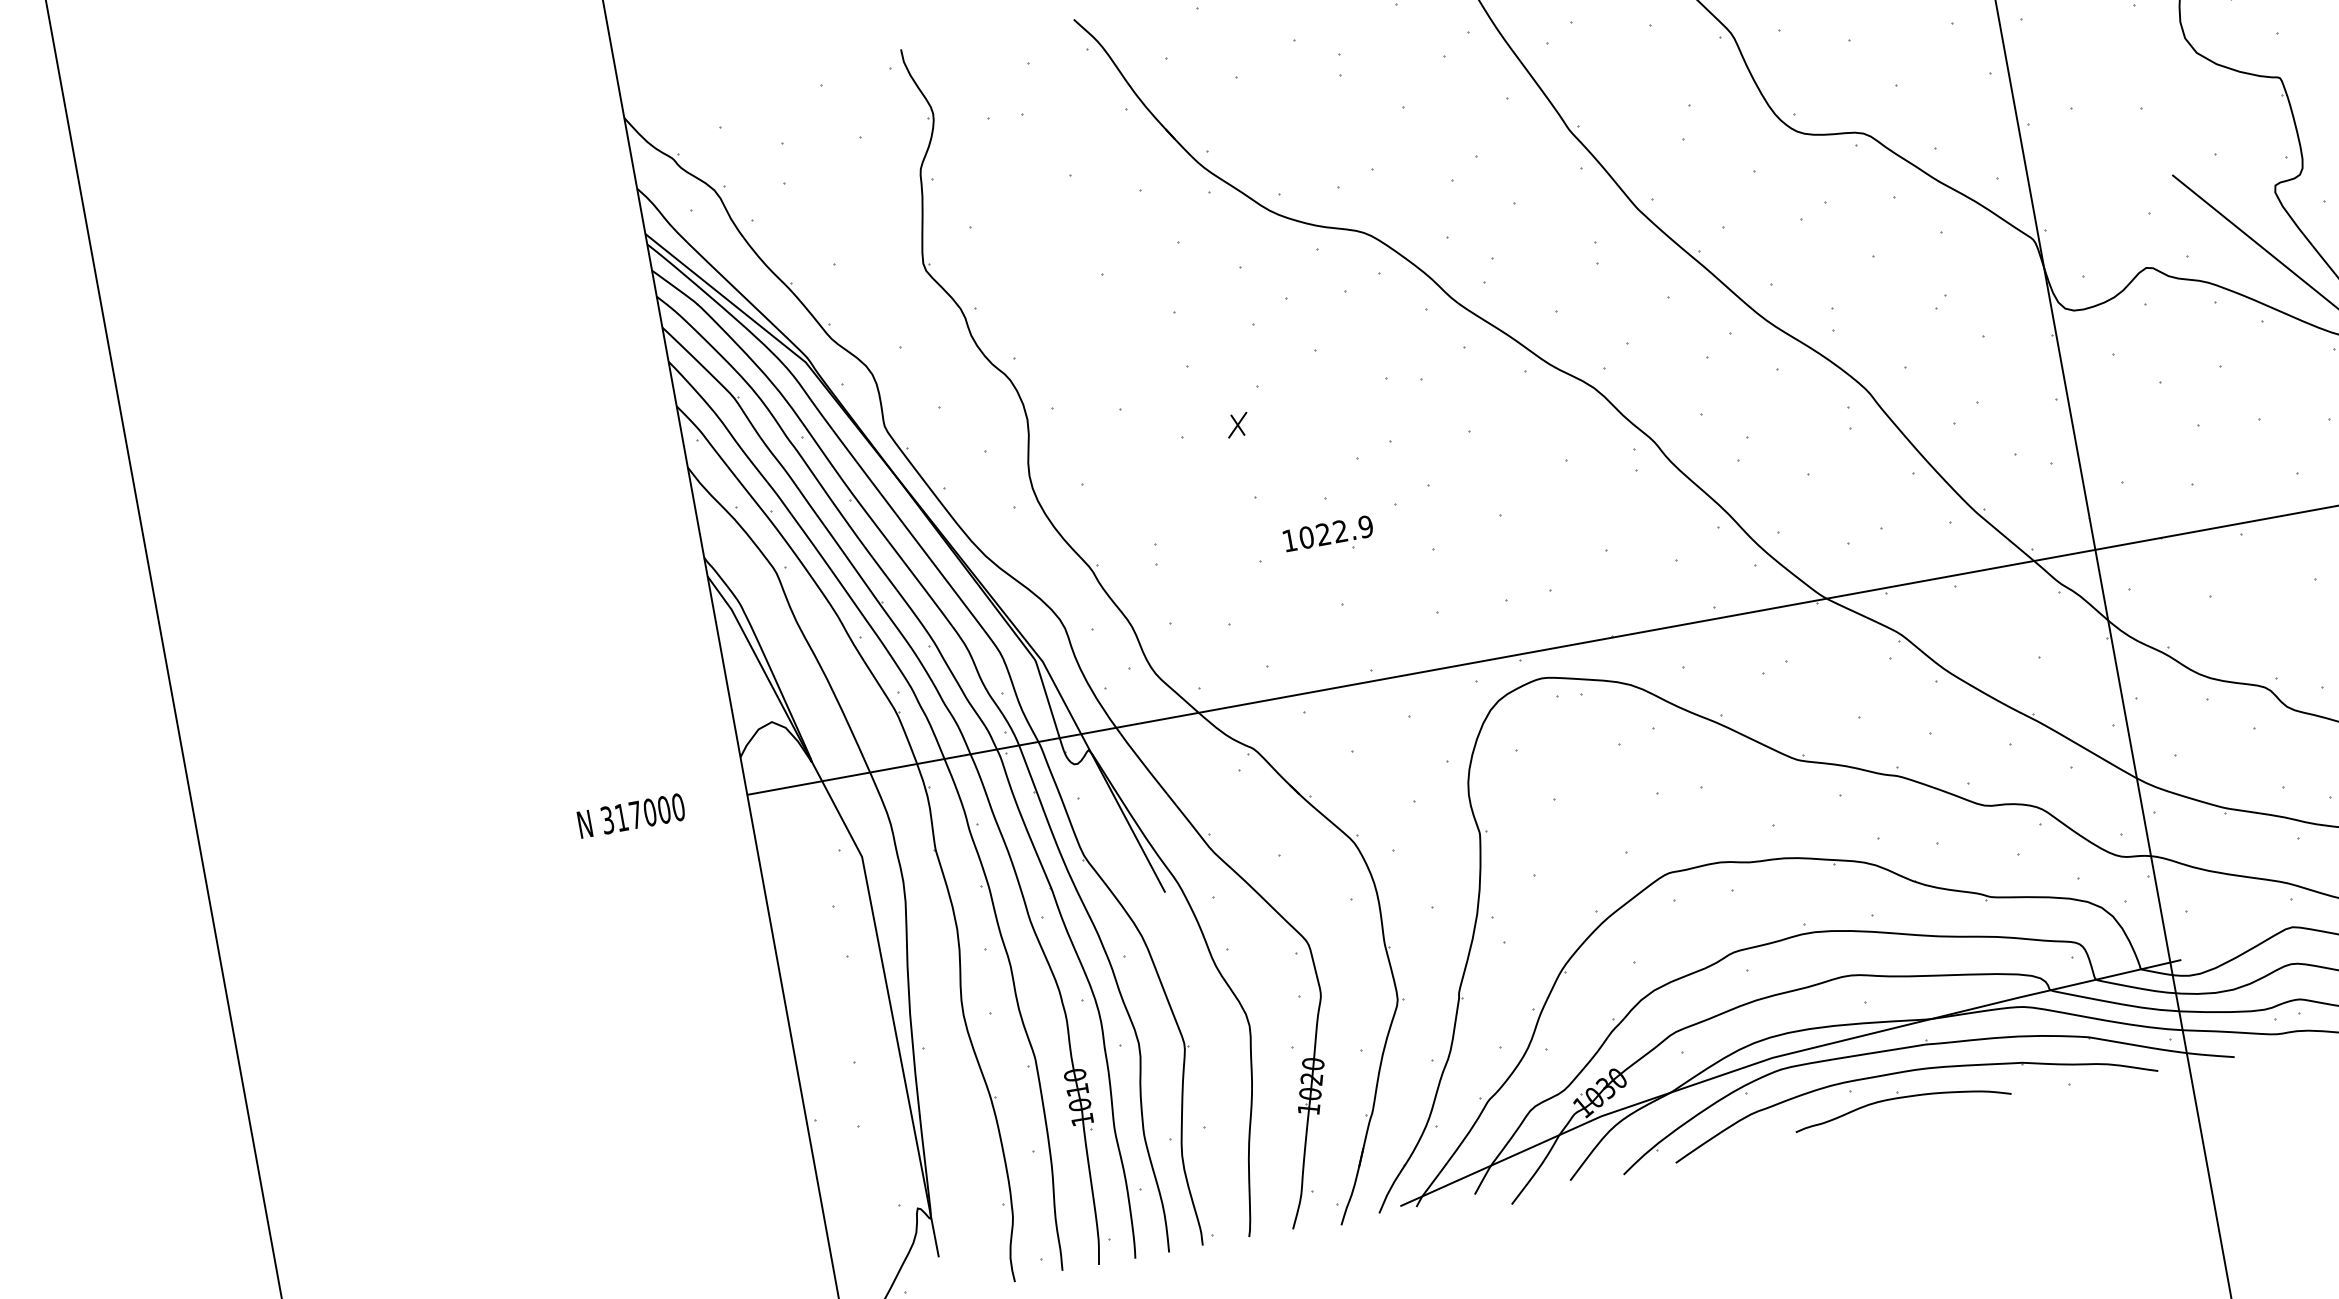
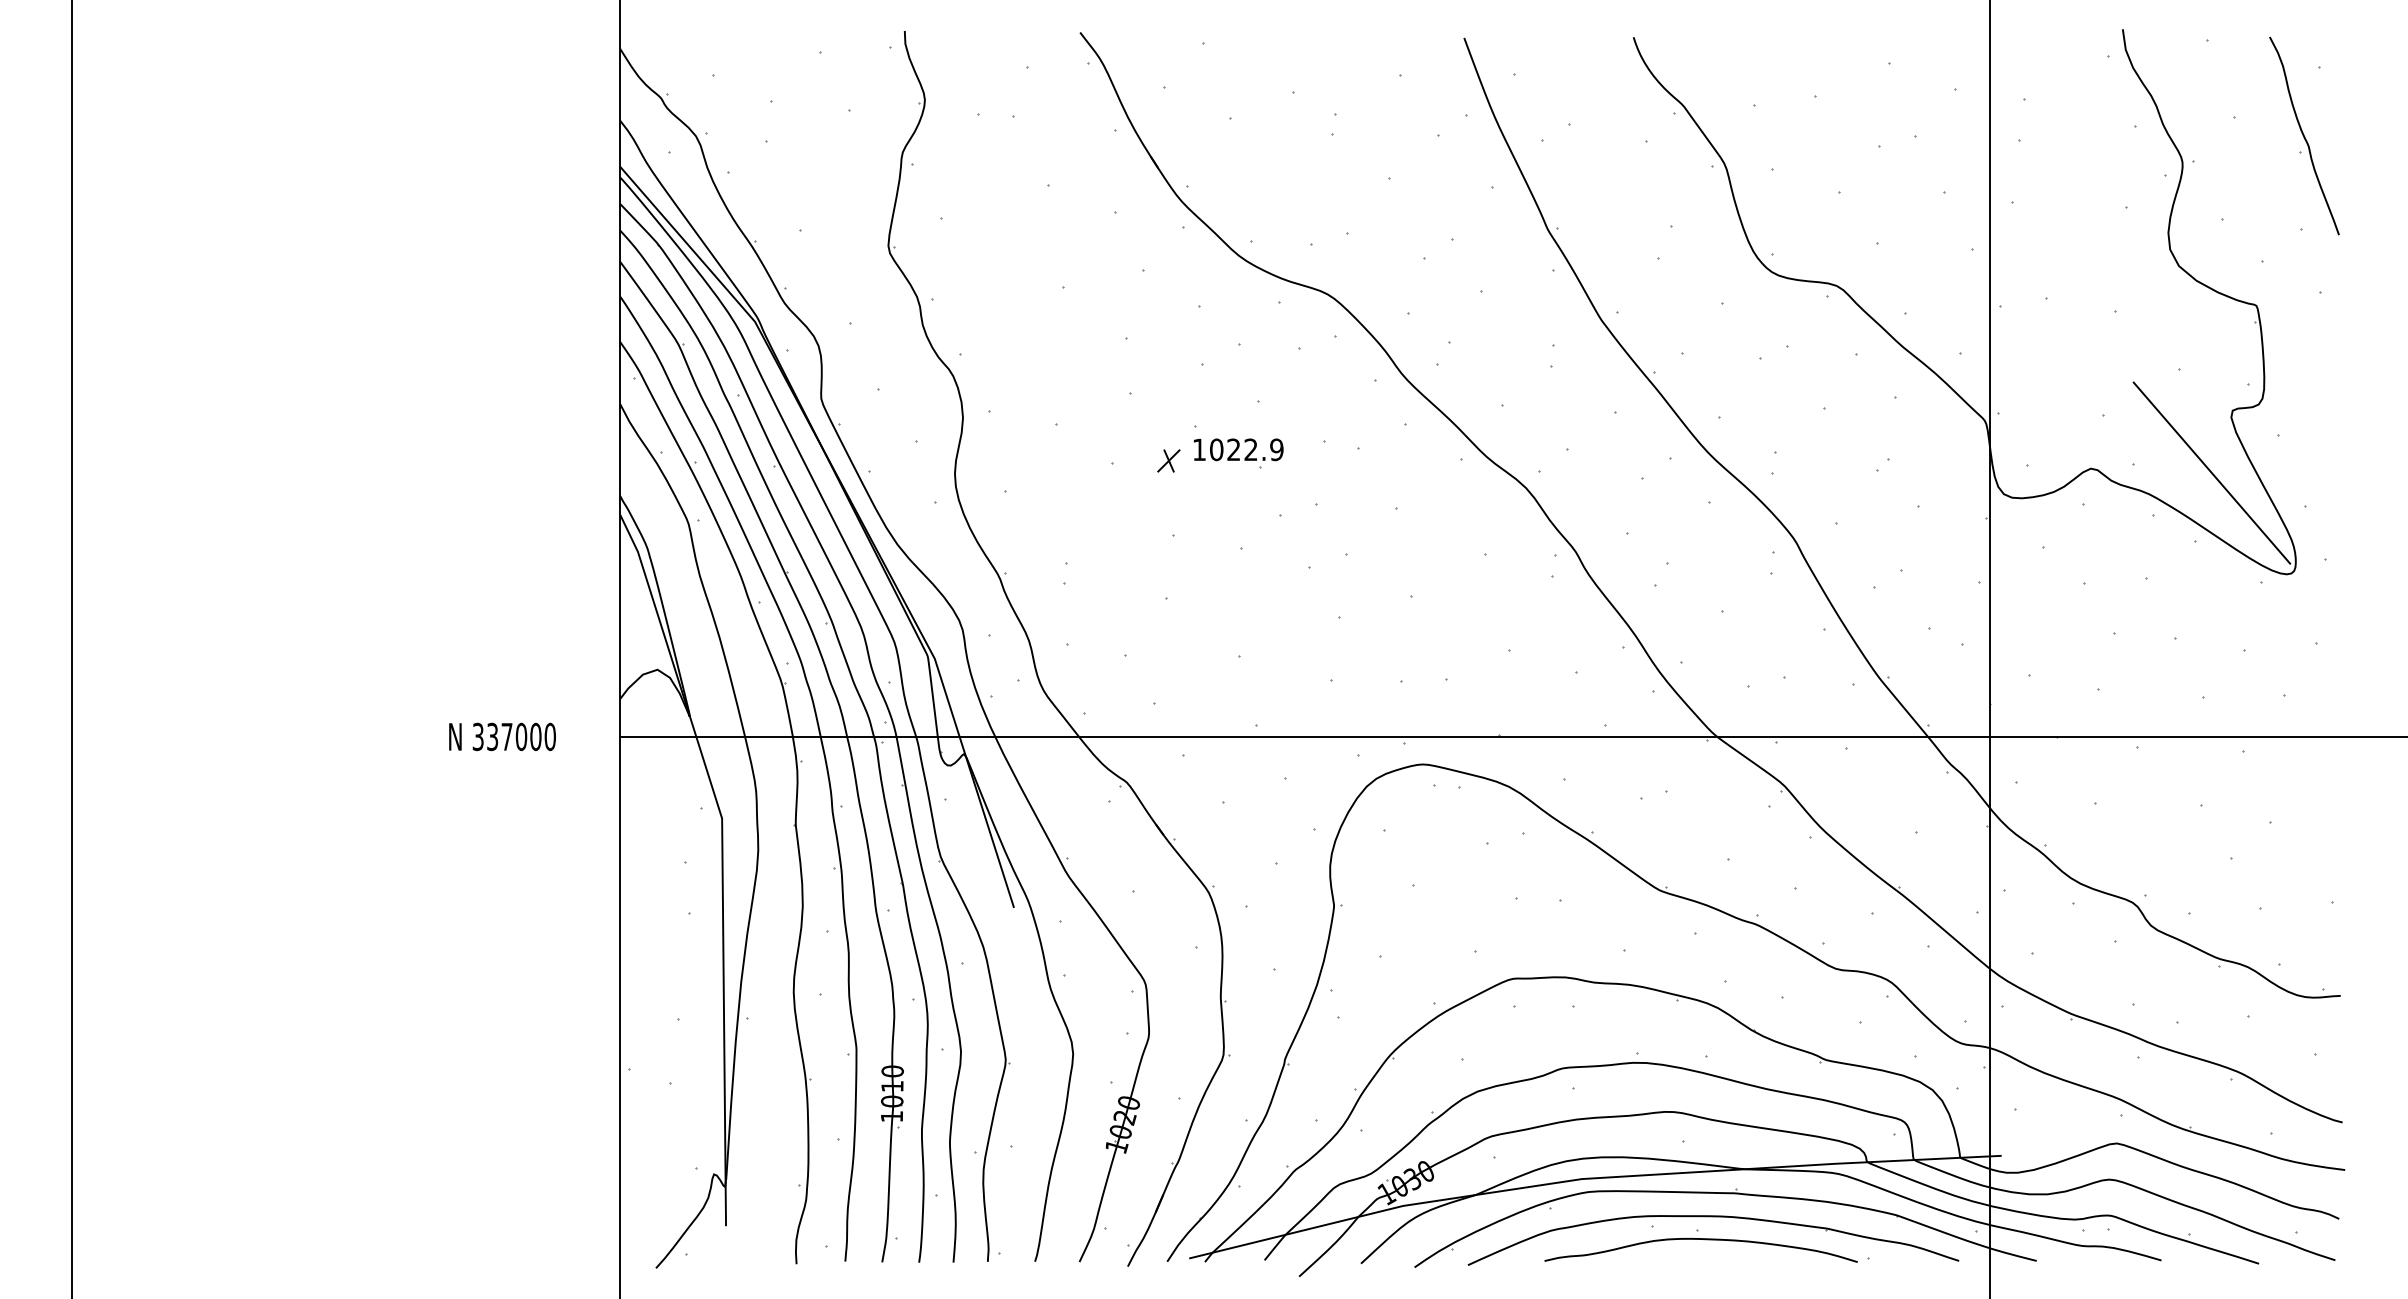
part: (1328, 537) -> (1238, 453), moved
text: (621, 817) -> (492, 736), 317000 -> 337000
part: (1901, 1102) -> (1700, 1245), size x1.43

